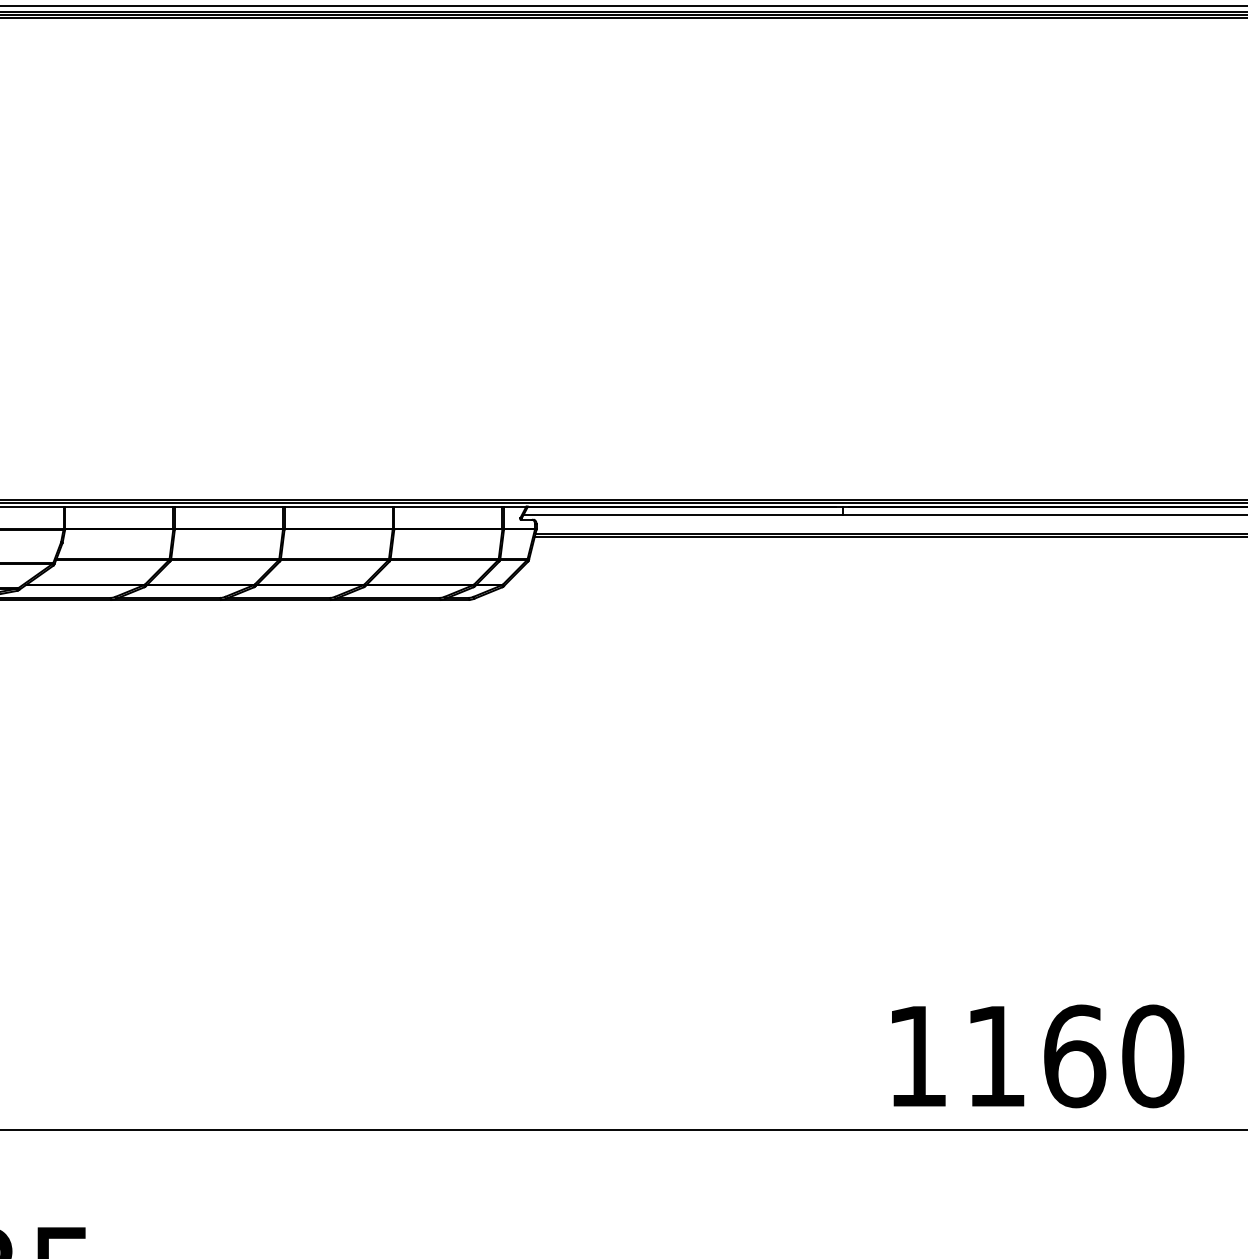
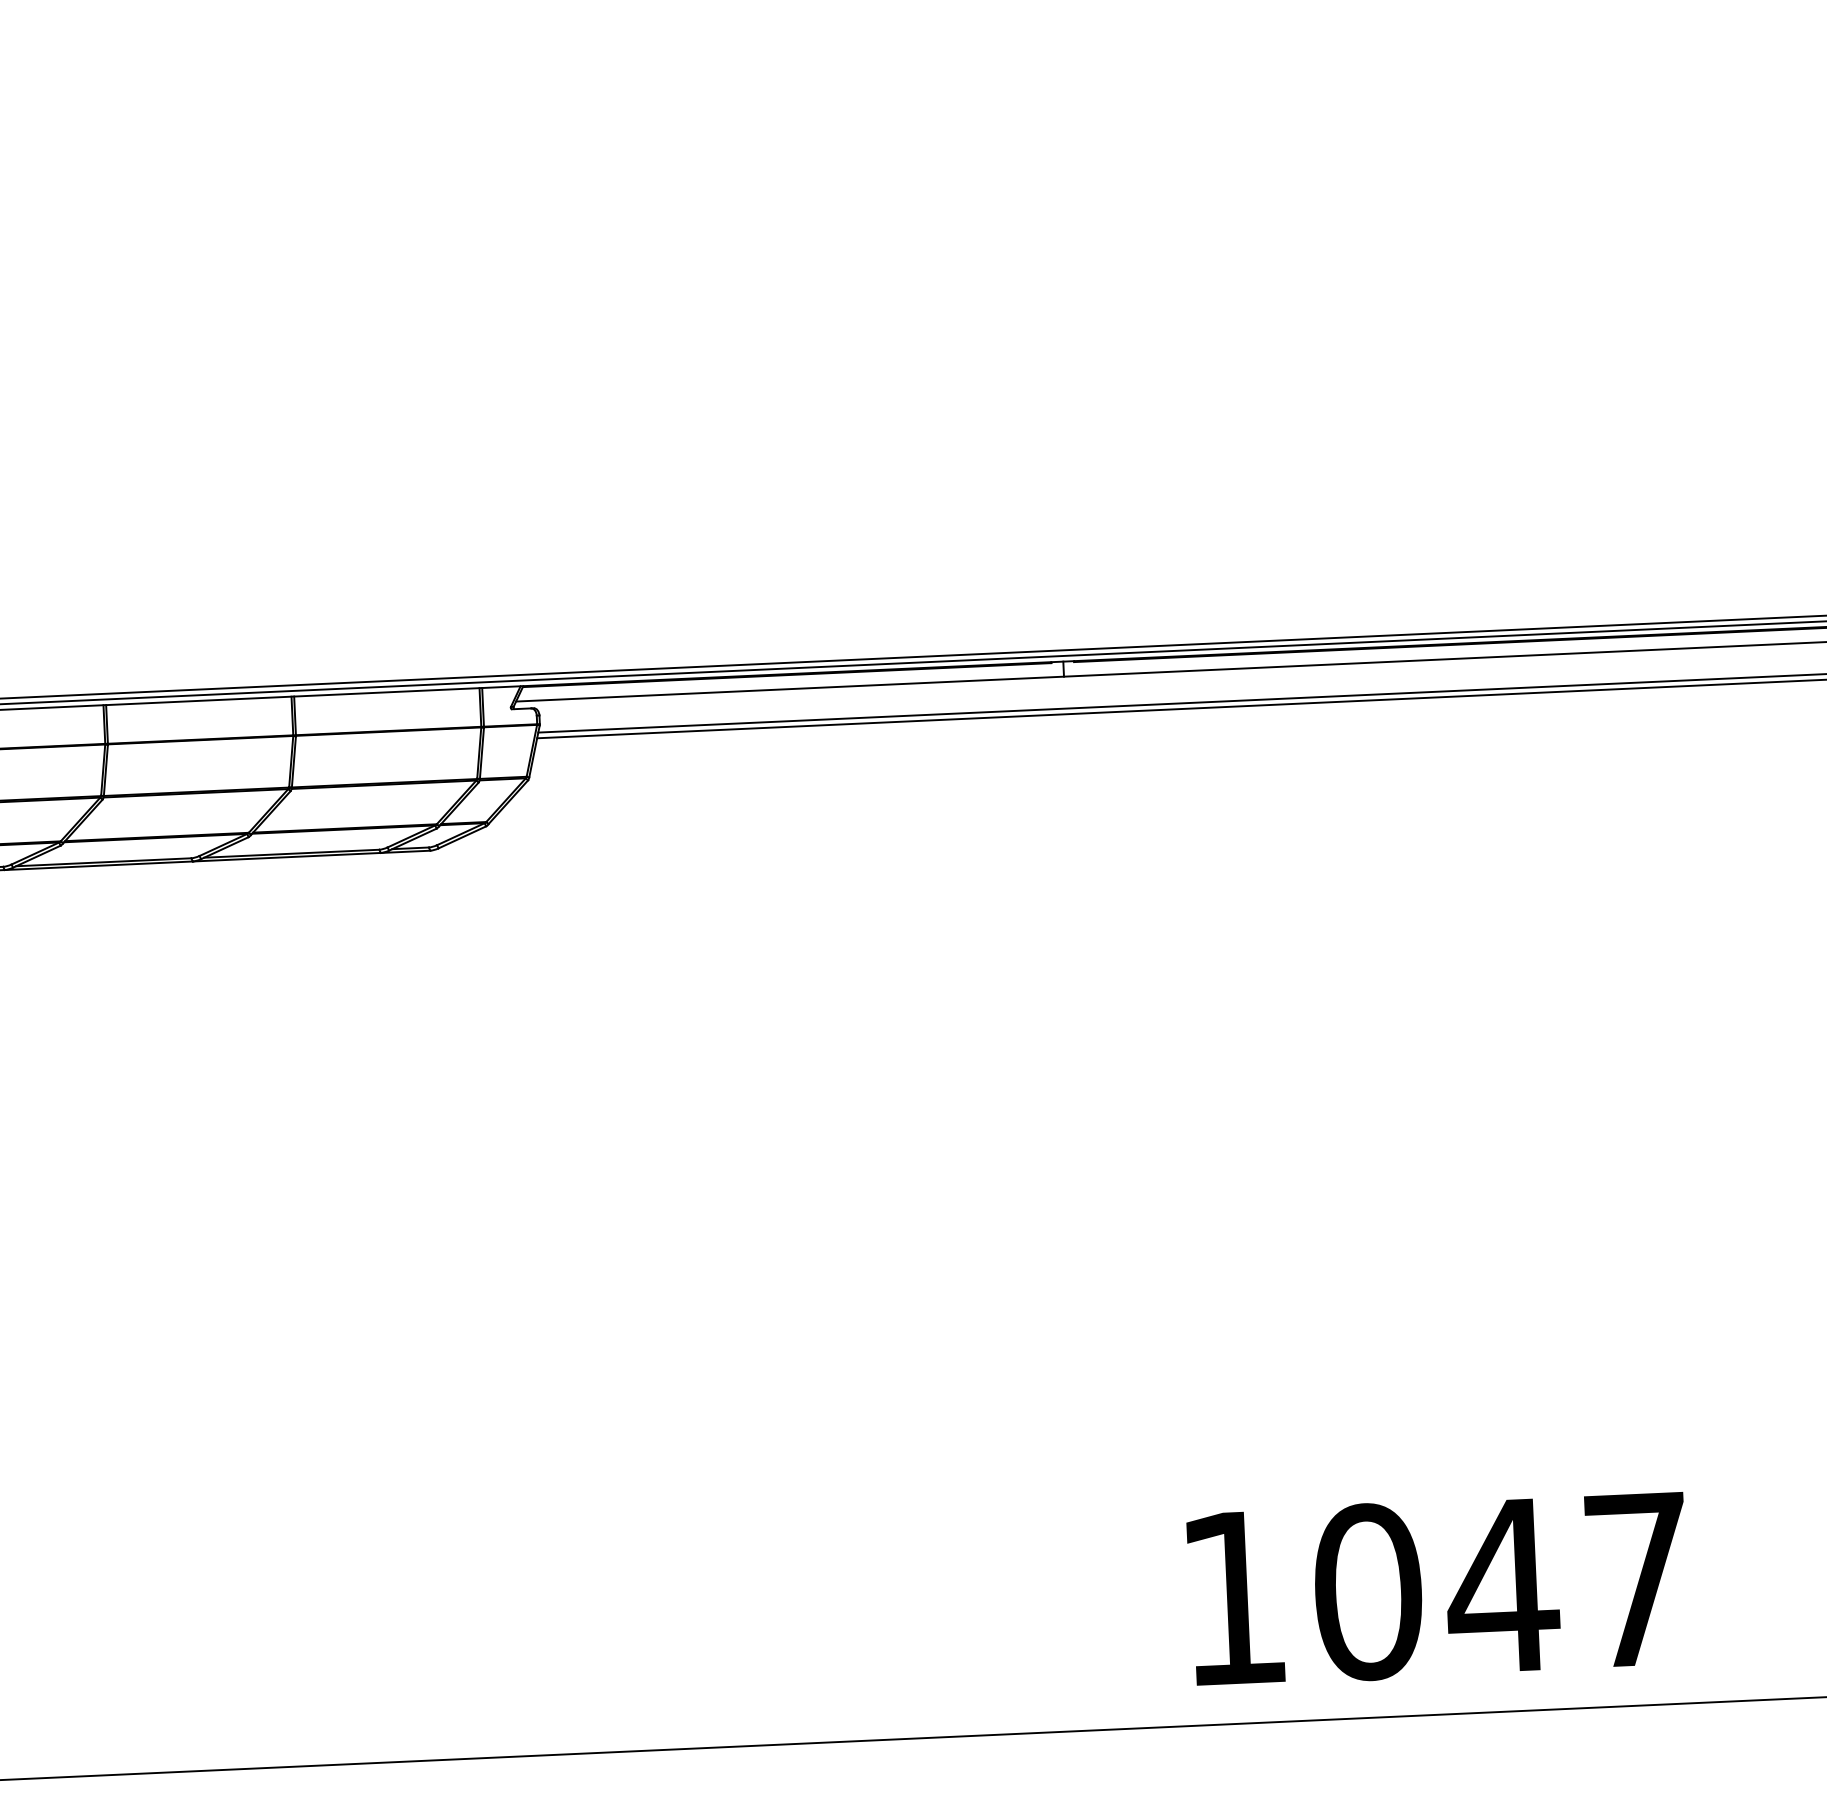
text: (1074, 1056) -> (1502, 1586), 1160 -> 1047

